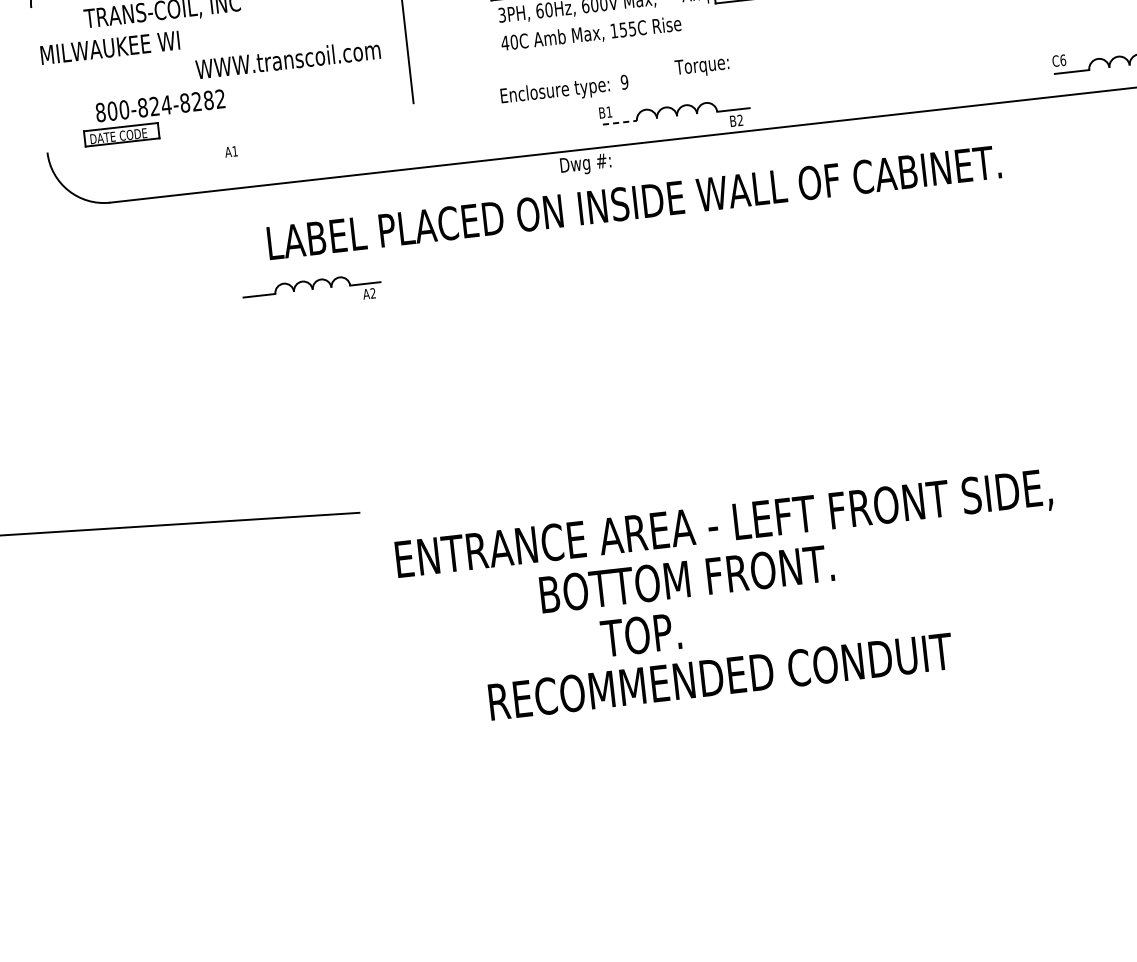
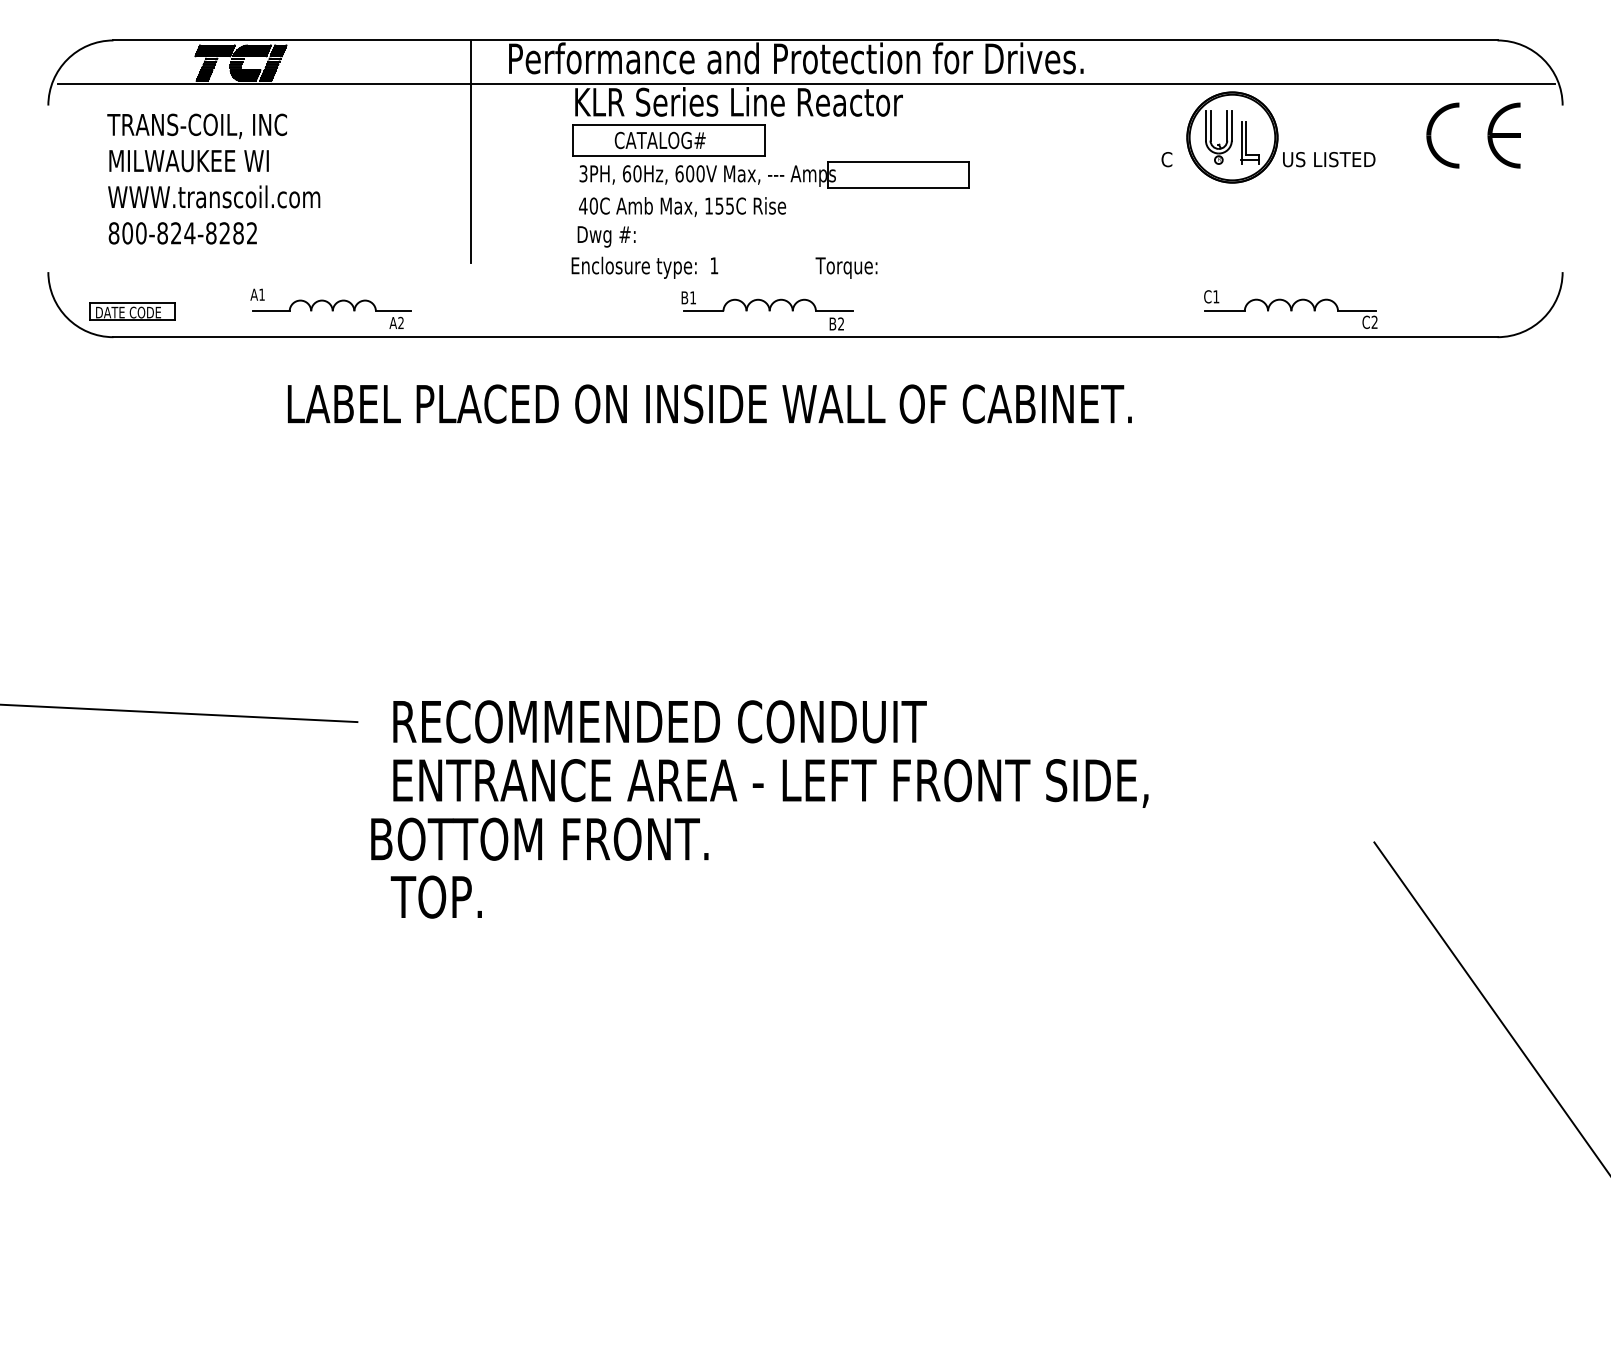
text: (109, 48) -> (188, 161), moved
text: (288, 59) -> (214, 196), moved
text: (1063, 60) -> (1216, 296), C6 -> C1
text: (702, 66) -> (846, 267), moved
text: (624, 81) -> (714, 265), 9 -> 1
line: (619, 122) -> (703, 311), dashed -> solid
part: (122, 134) -> (132, 311), moved
text: (585, 164) -> (606, 236), moved
part: (311, 291) -> (331, 313), moved
text: (686, 578) -> (539, 838), moved
text: (640, 634) -> (435, 896), moved
text: (720, 676) -> (659, 721), moved

